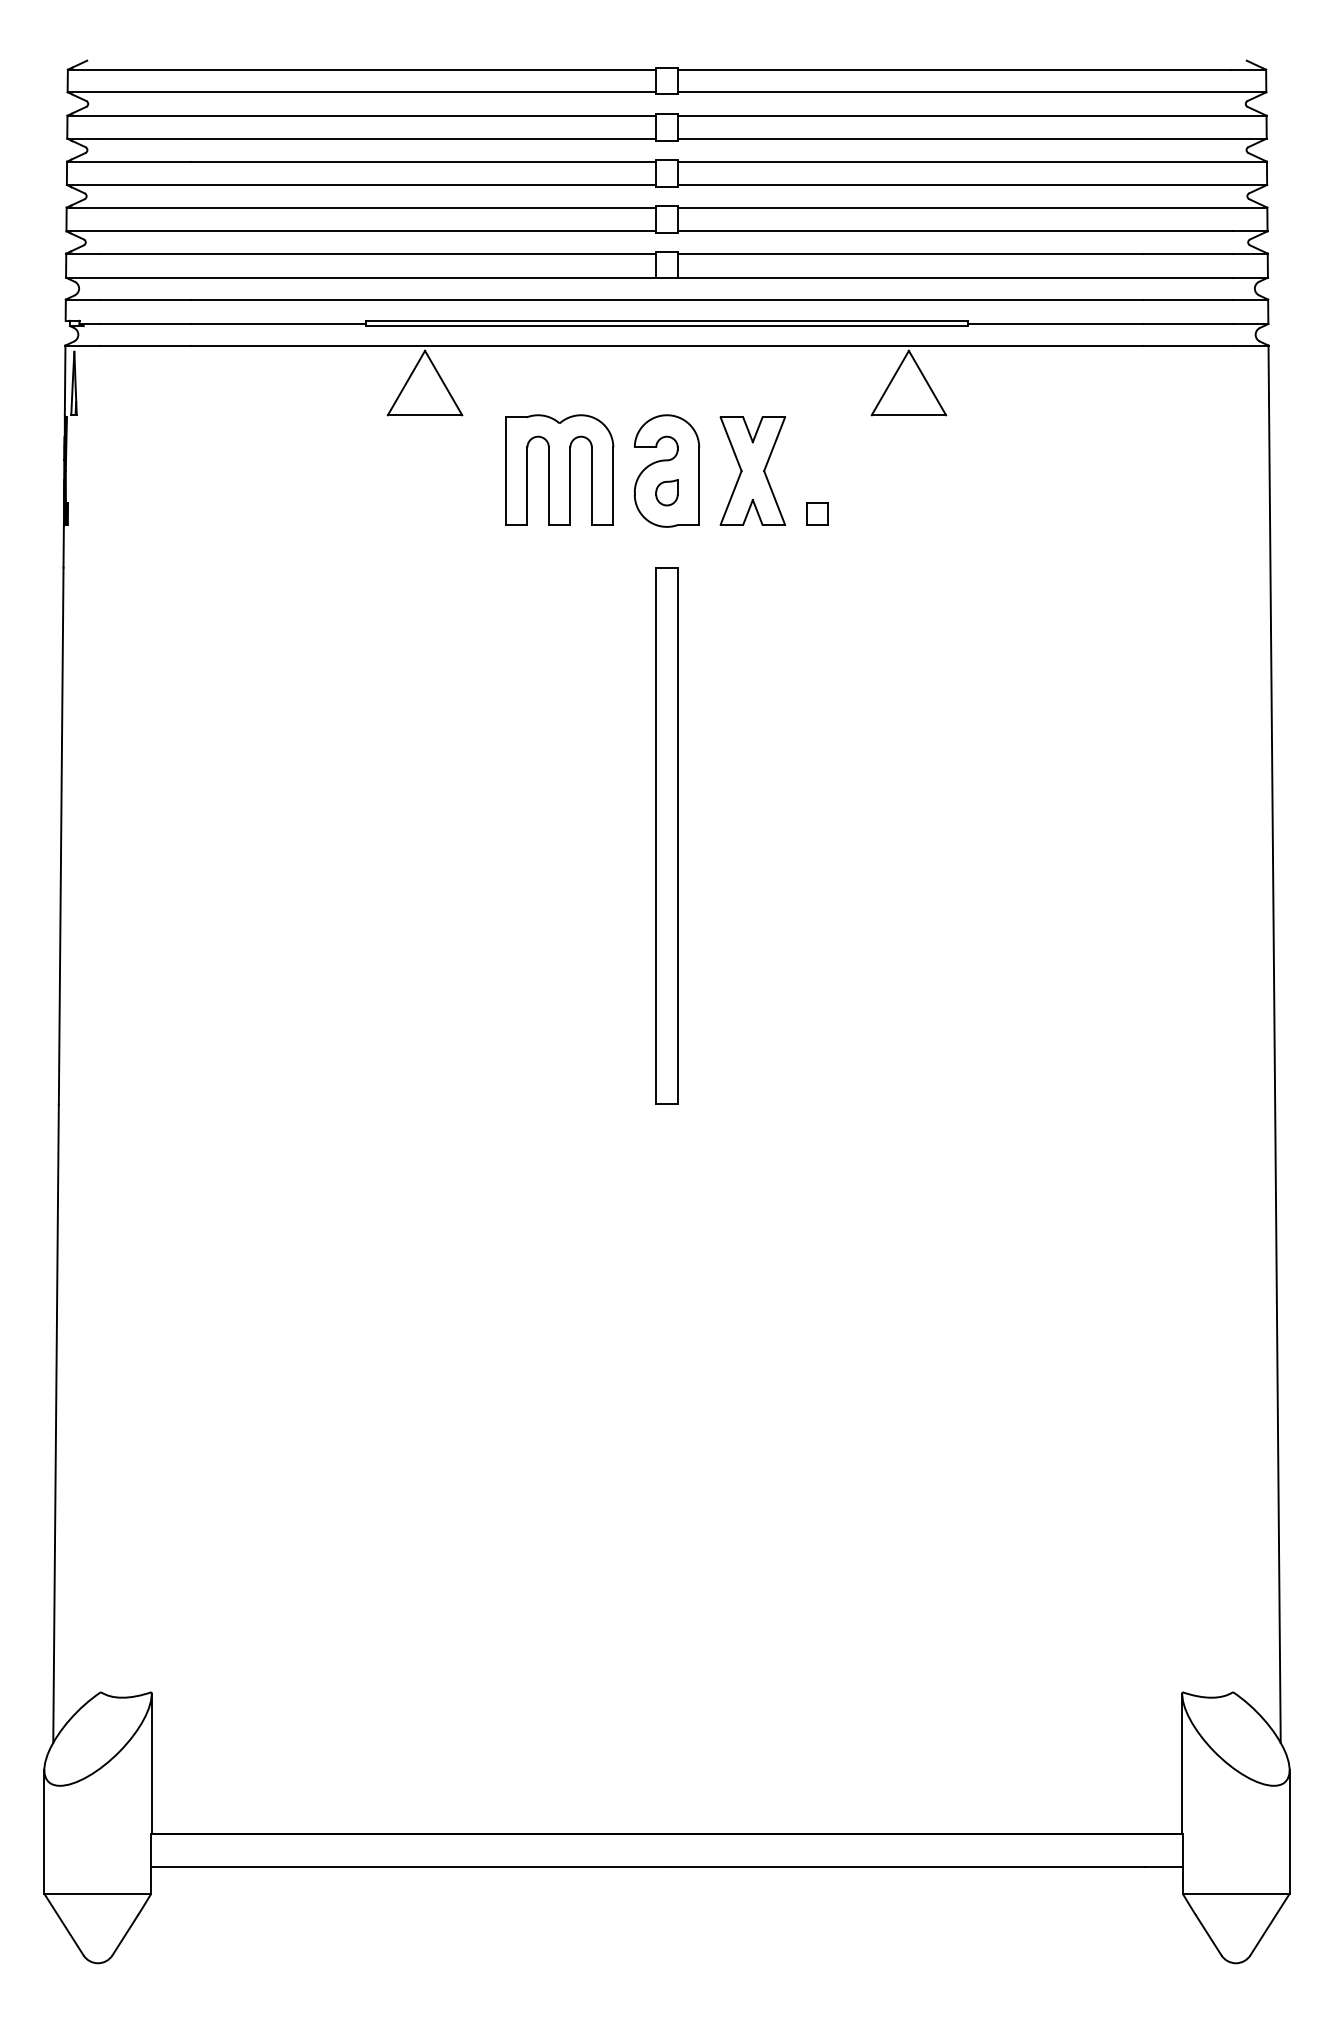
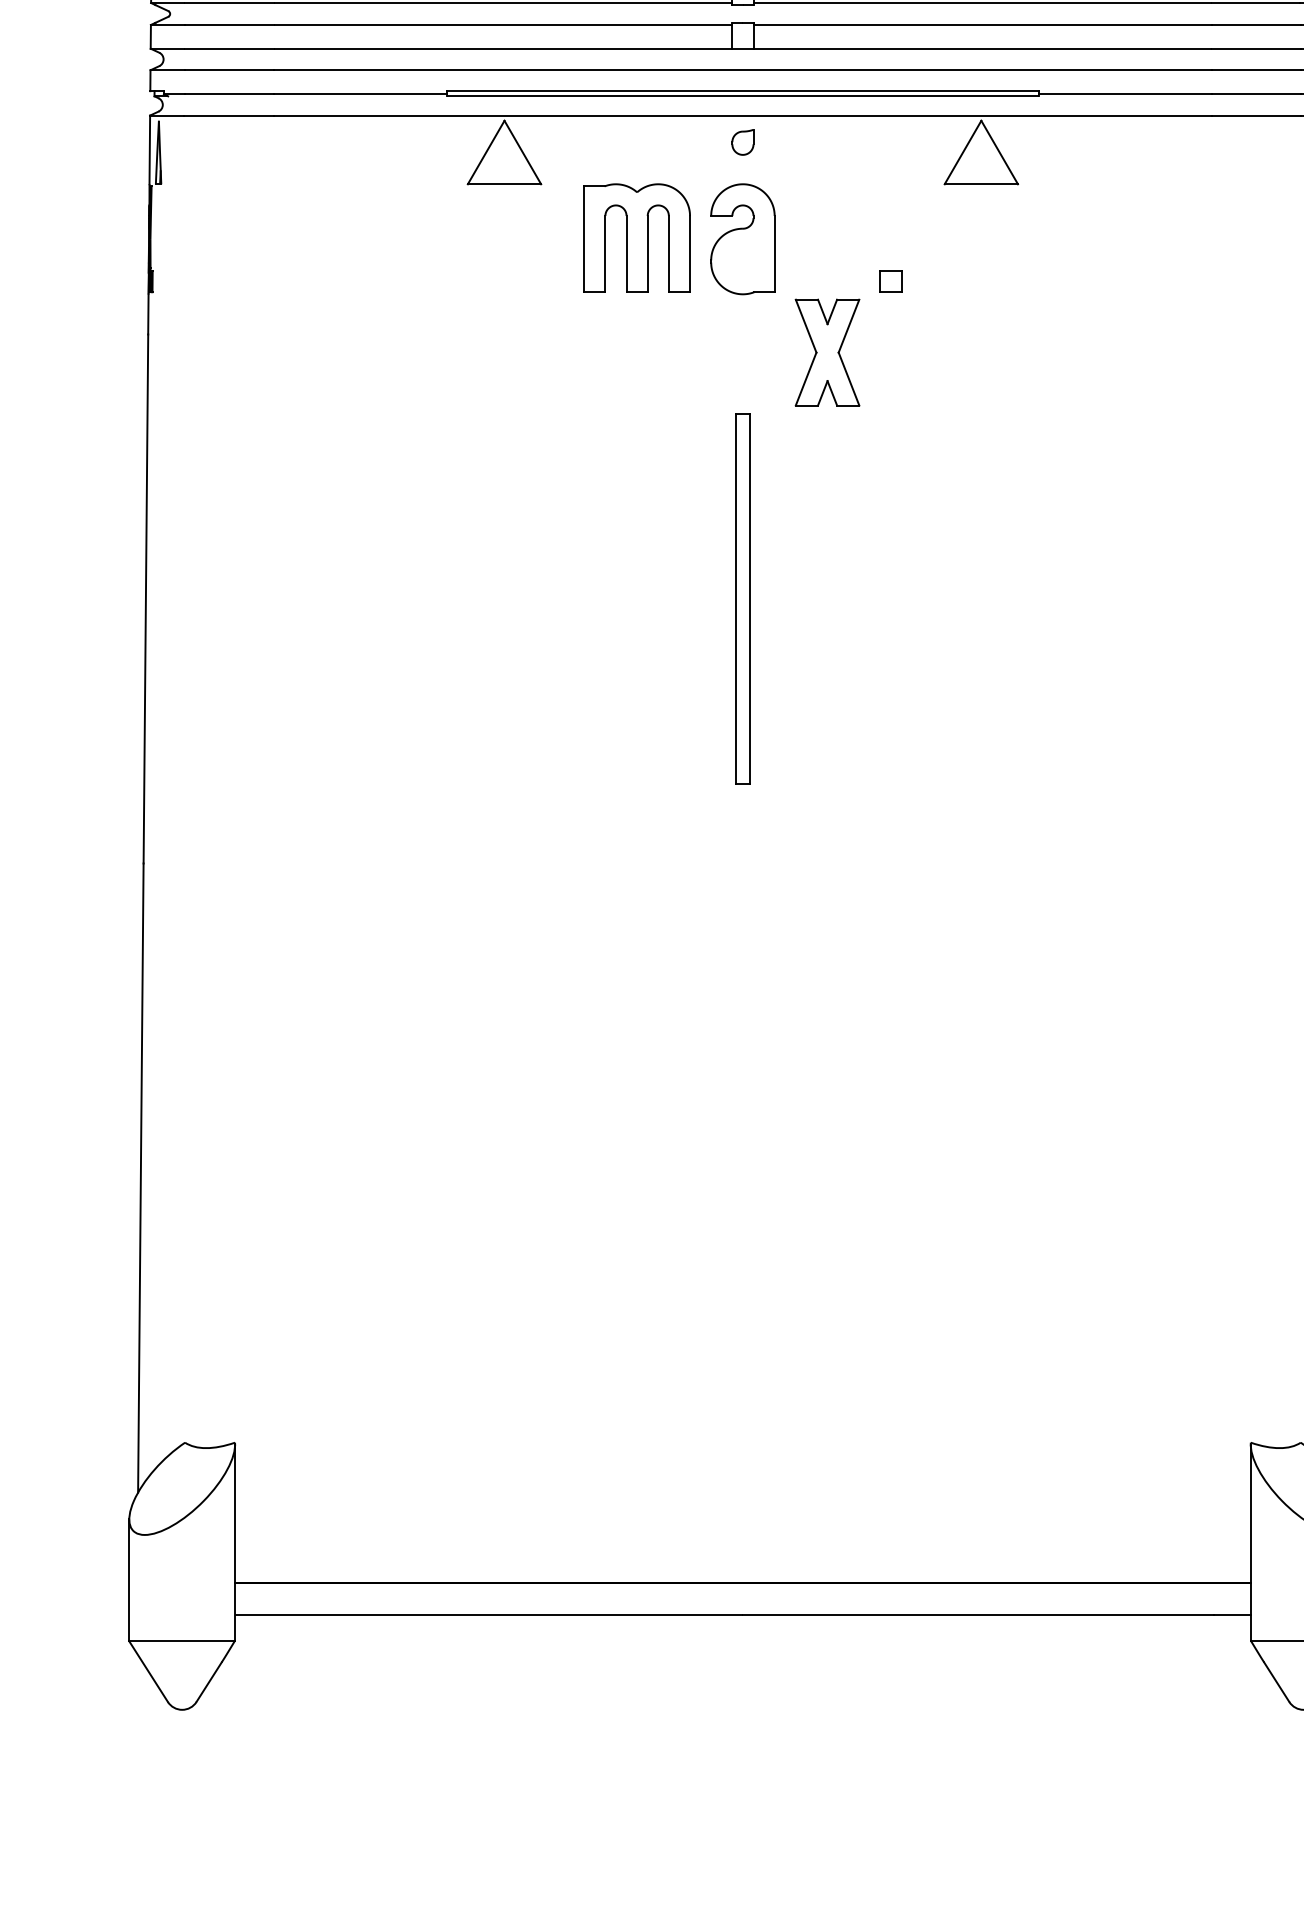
part: (752, 470) -> (827, 352), moved
part: (666, 492) -> (742, 142), moved
part: (666, 835) -> (742, 598), size x0.7

